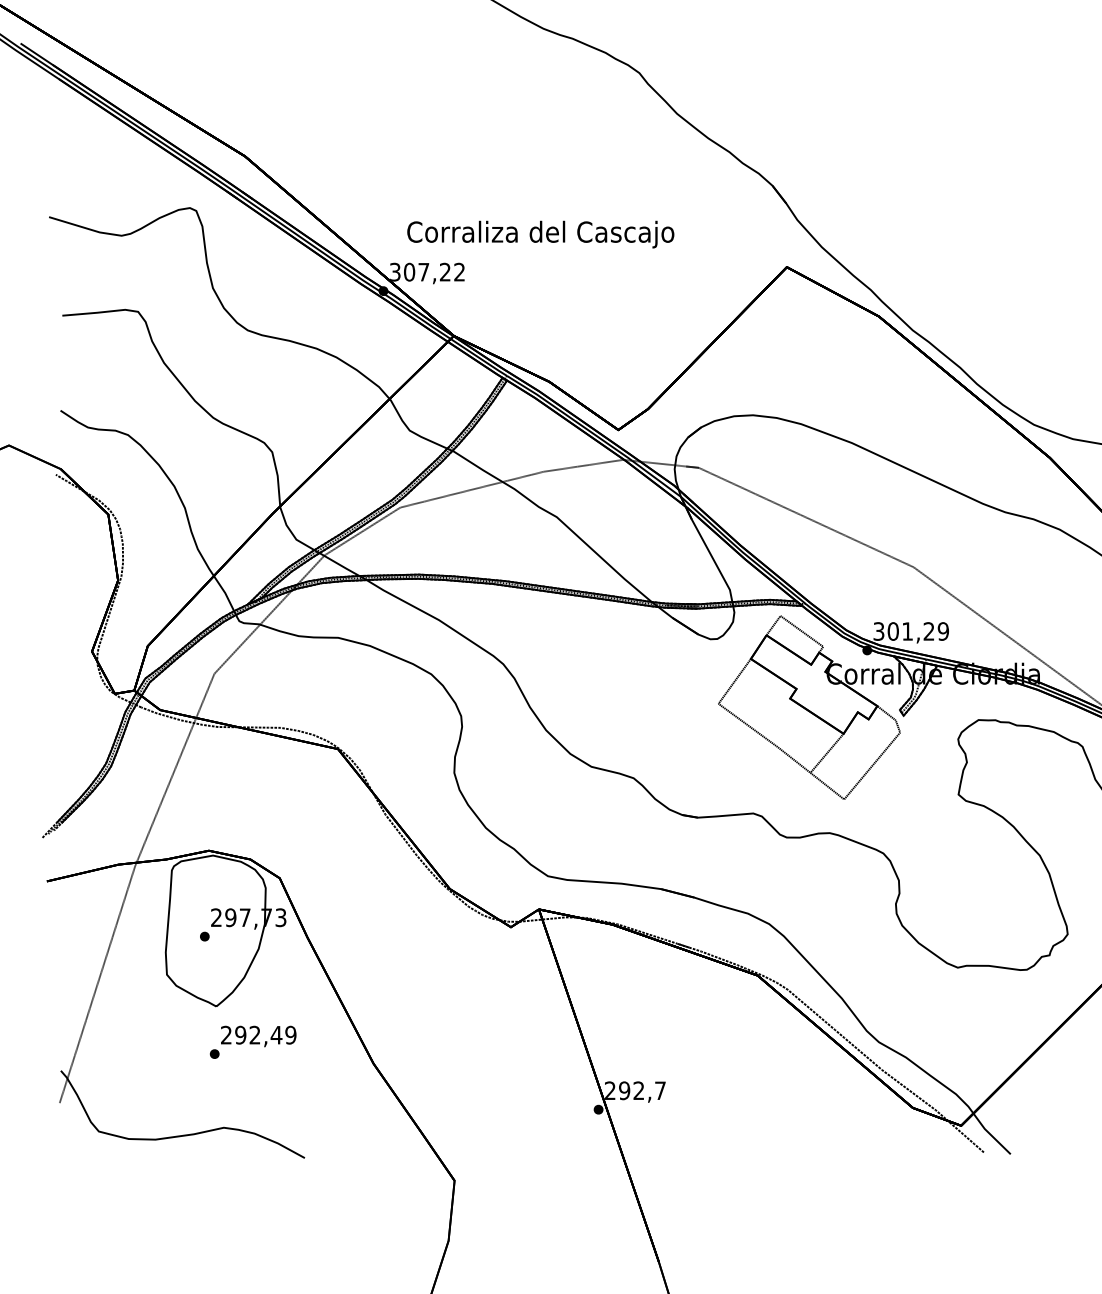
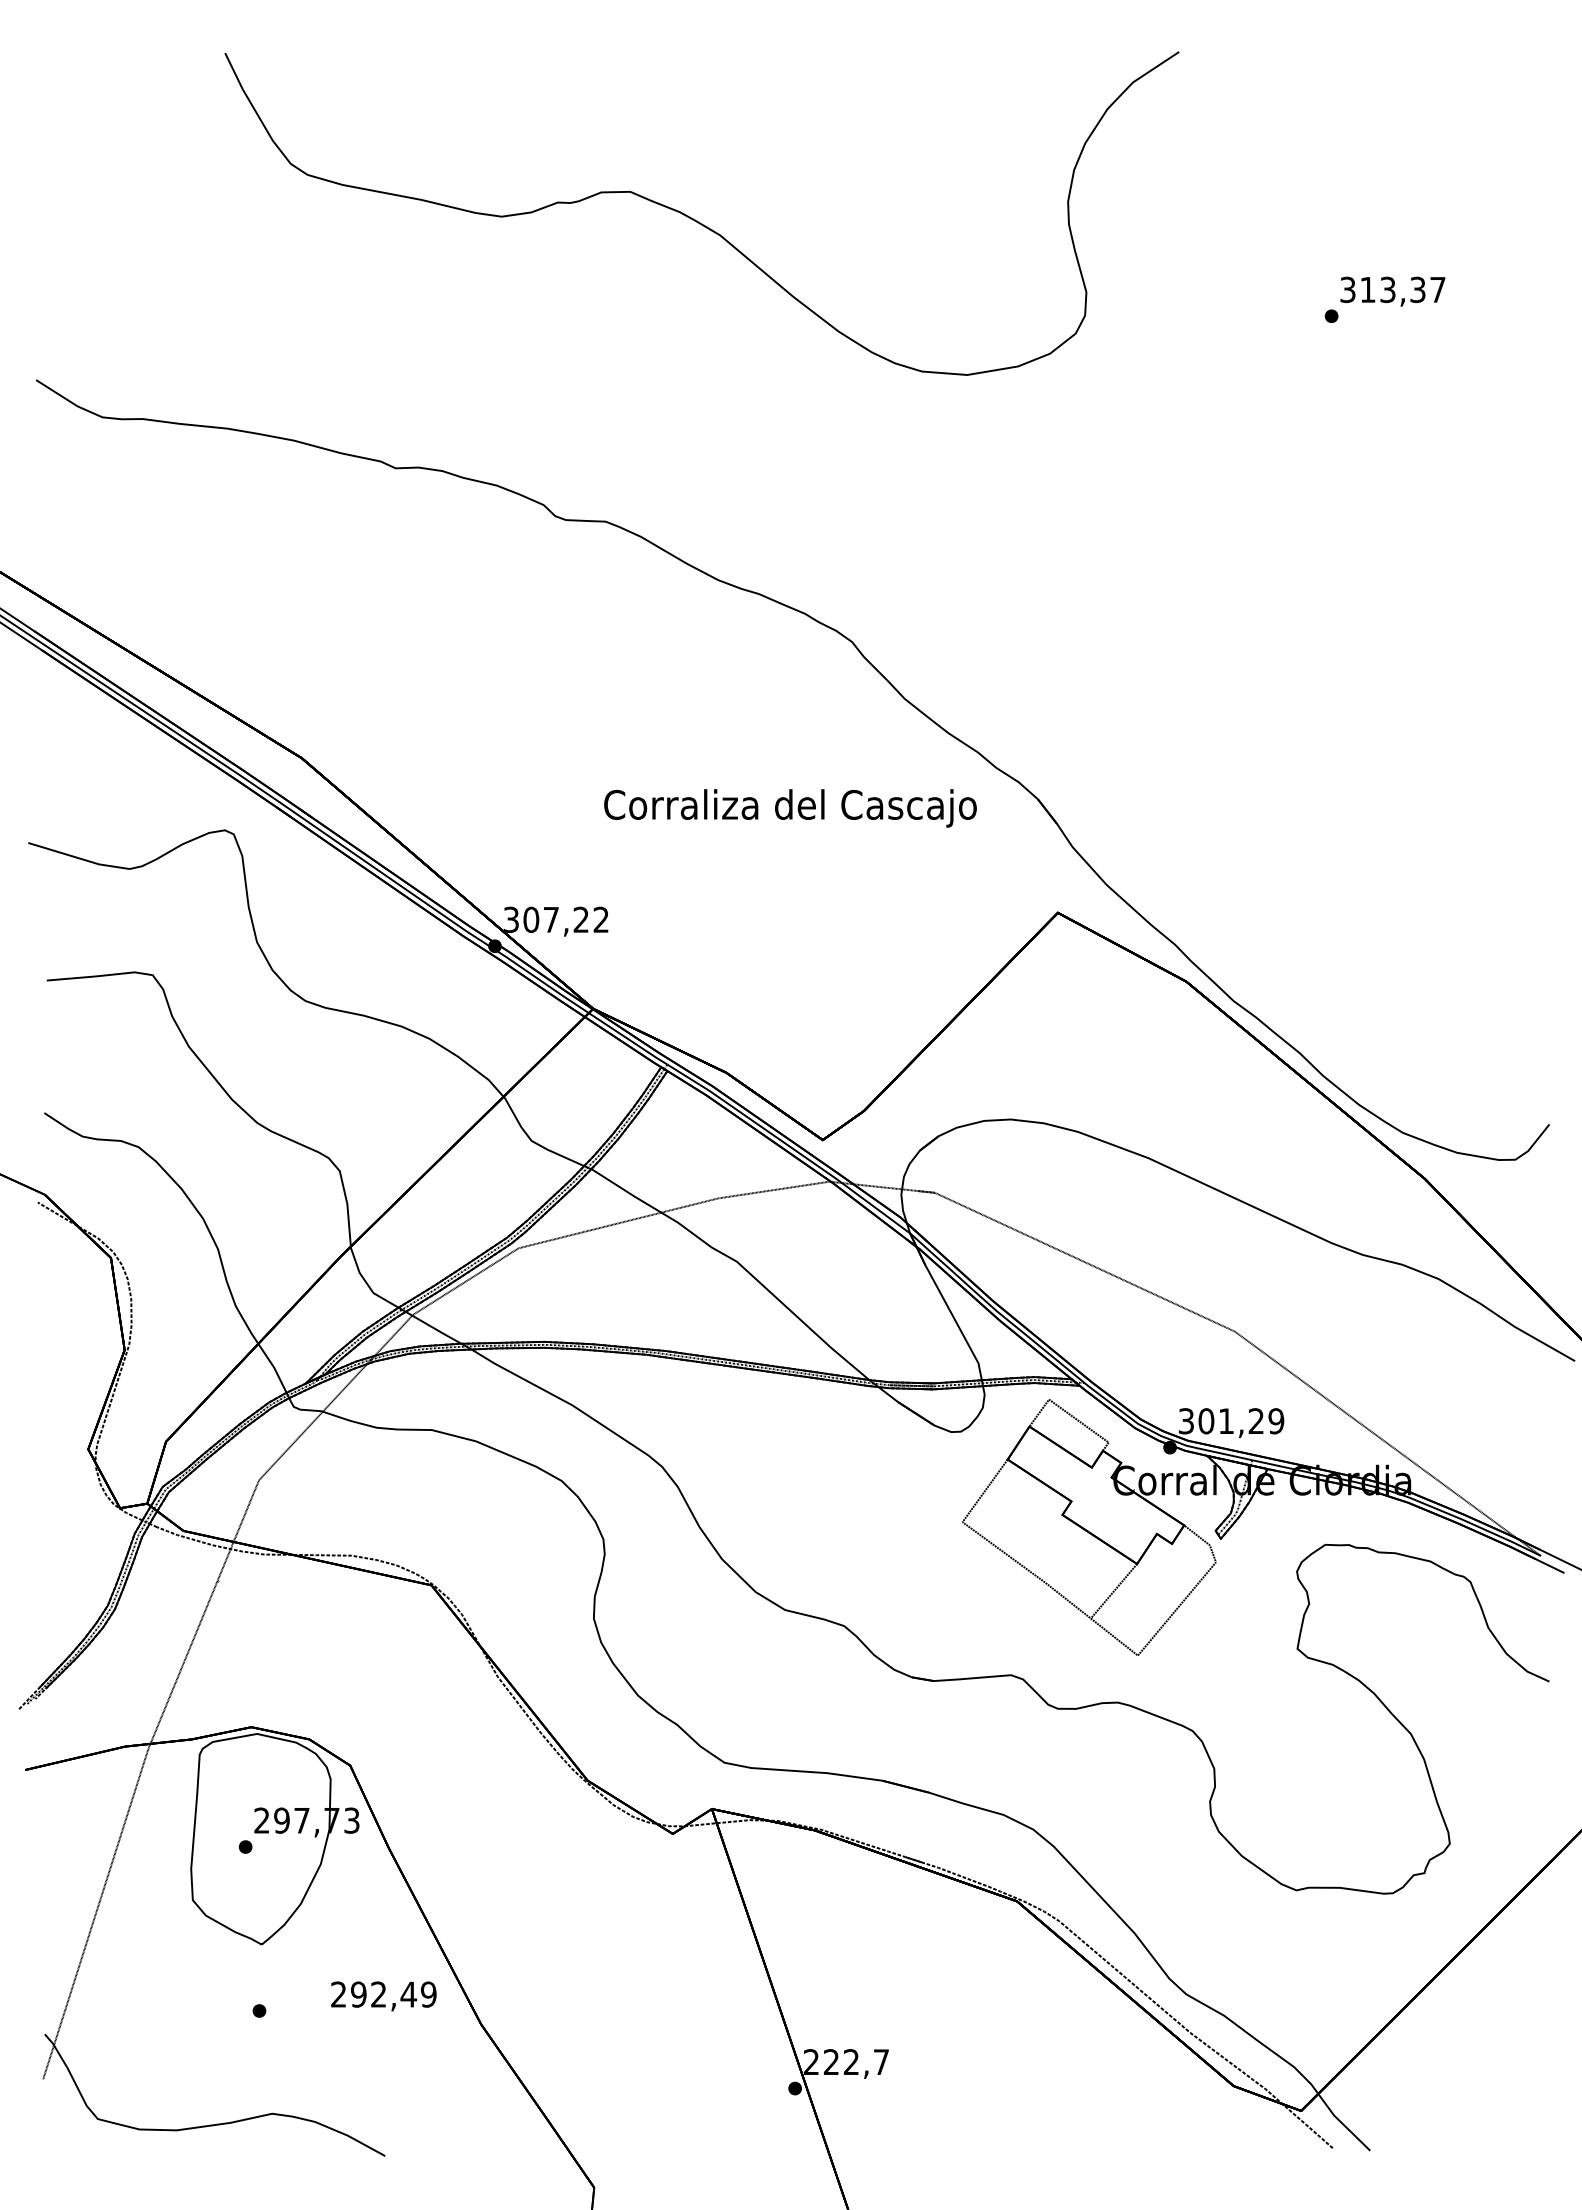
text: (540, 234) -> (790, 808), moved
text: (258, 1036) -> (383, 1996), moved
text: (624, 1091) -> (831, 2062), 292,7 -> 222,7

